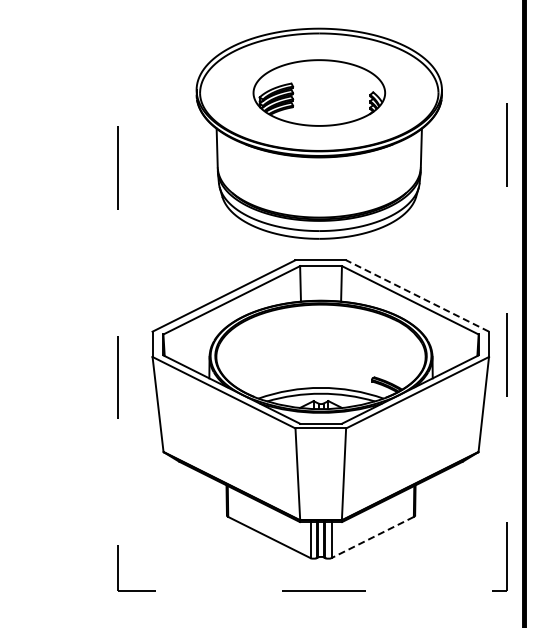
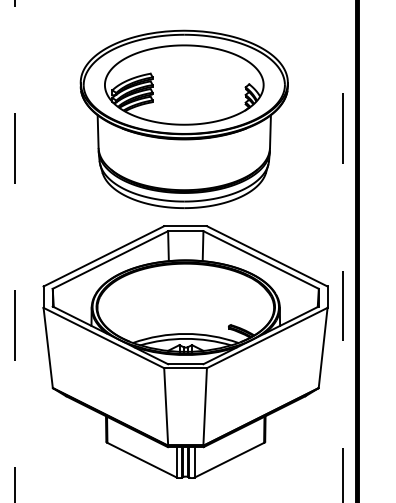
part: (319, 92) -> (184, 84), size x1.43
line: (417, 295) -> (267, 255), dashed -> solid
line: (372, 537) -> (229, 460), dashed -> solid

